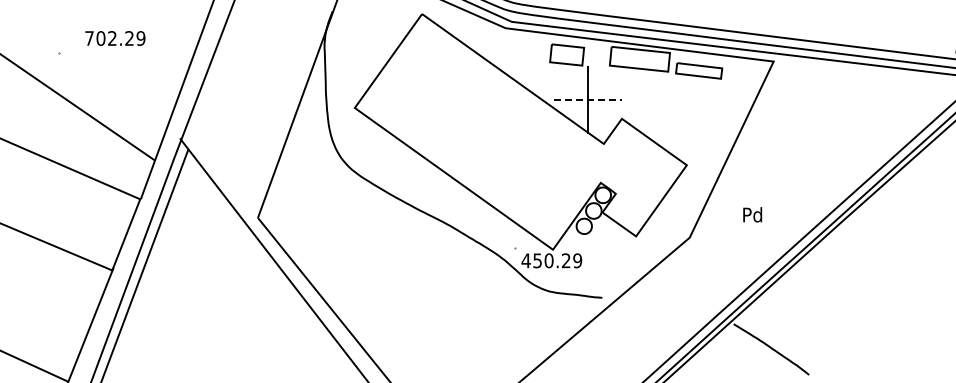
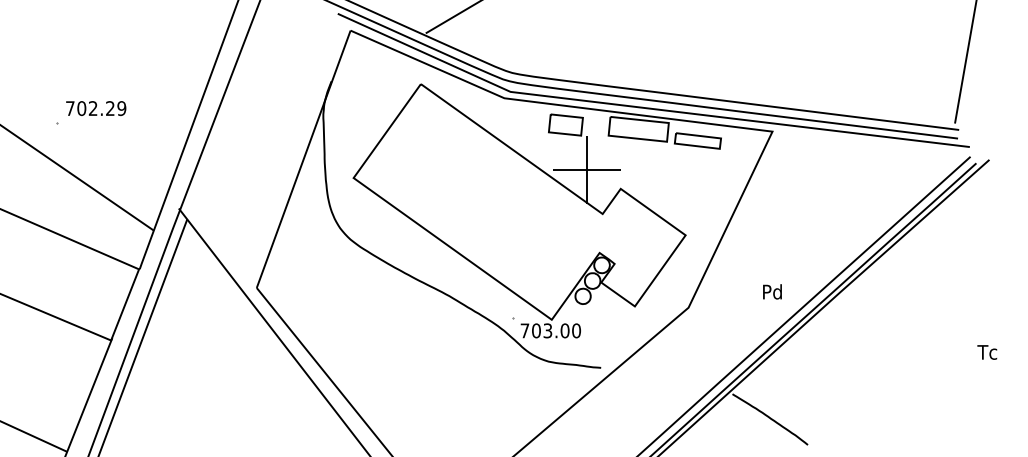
text: (115, 38) -> (96, 108), moved
line: (588, 100) -> (587, 170), dashed -> solid
text: (752, 214) -> (772, 291), moved
text: (551, 260) -> (550, 330), 450.29 -> 703.00

